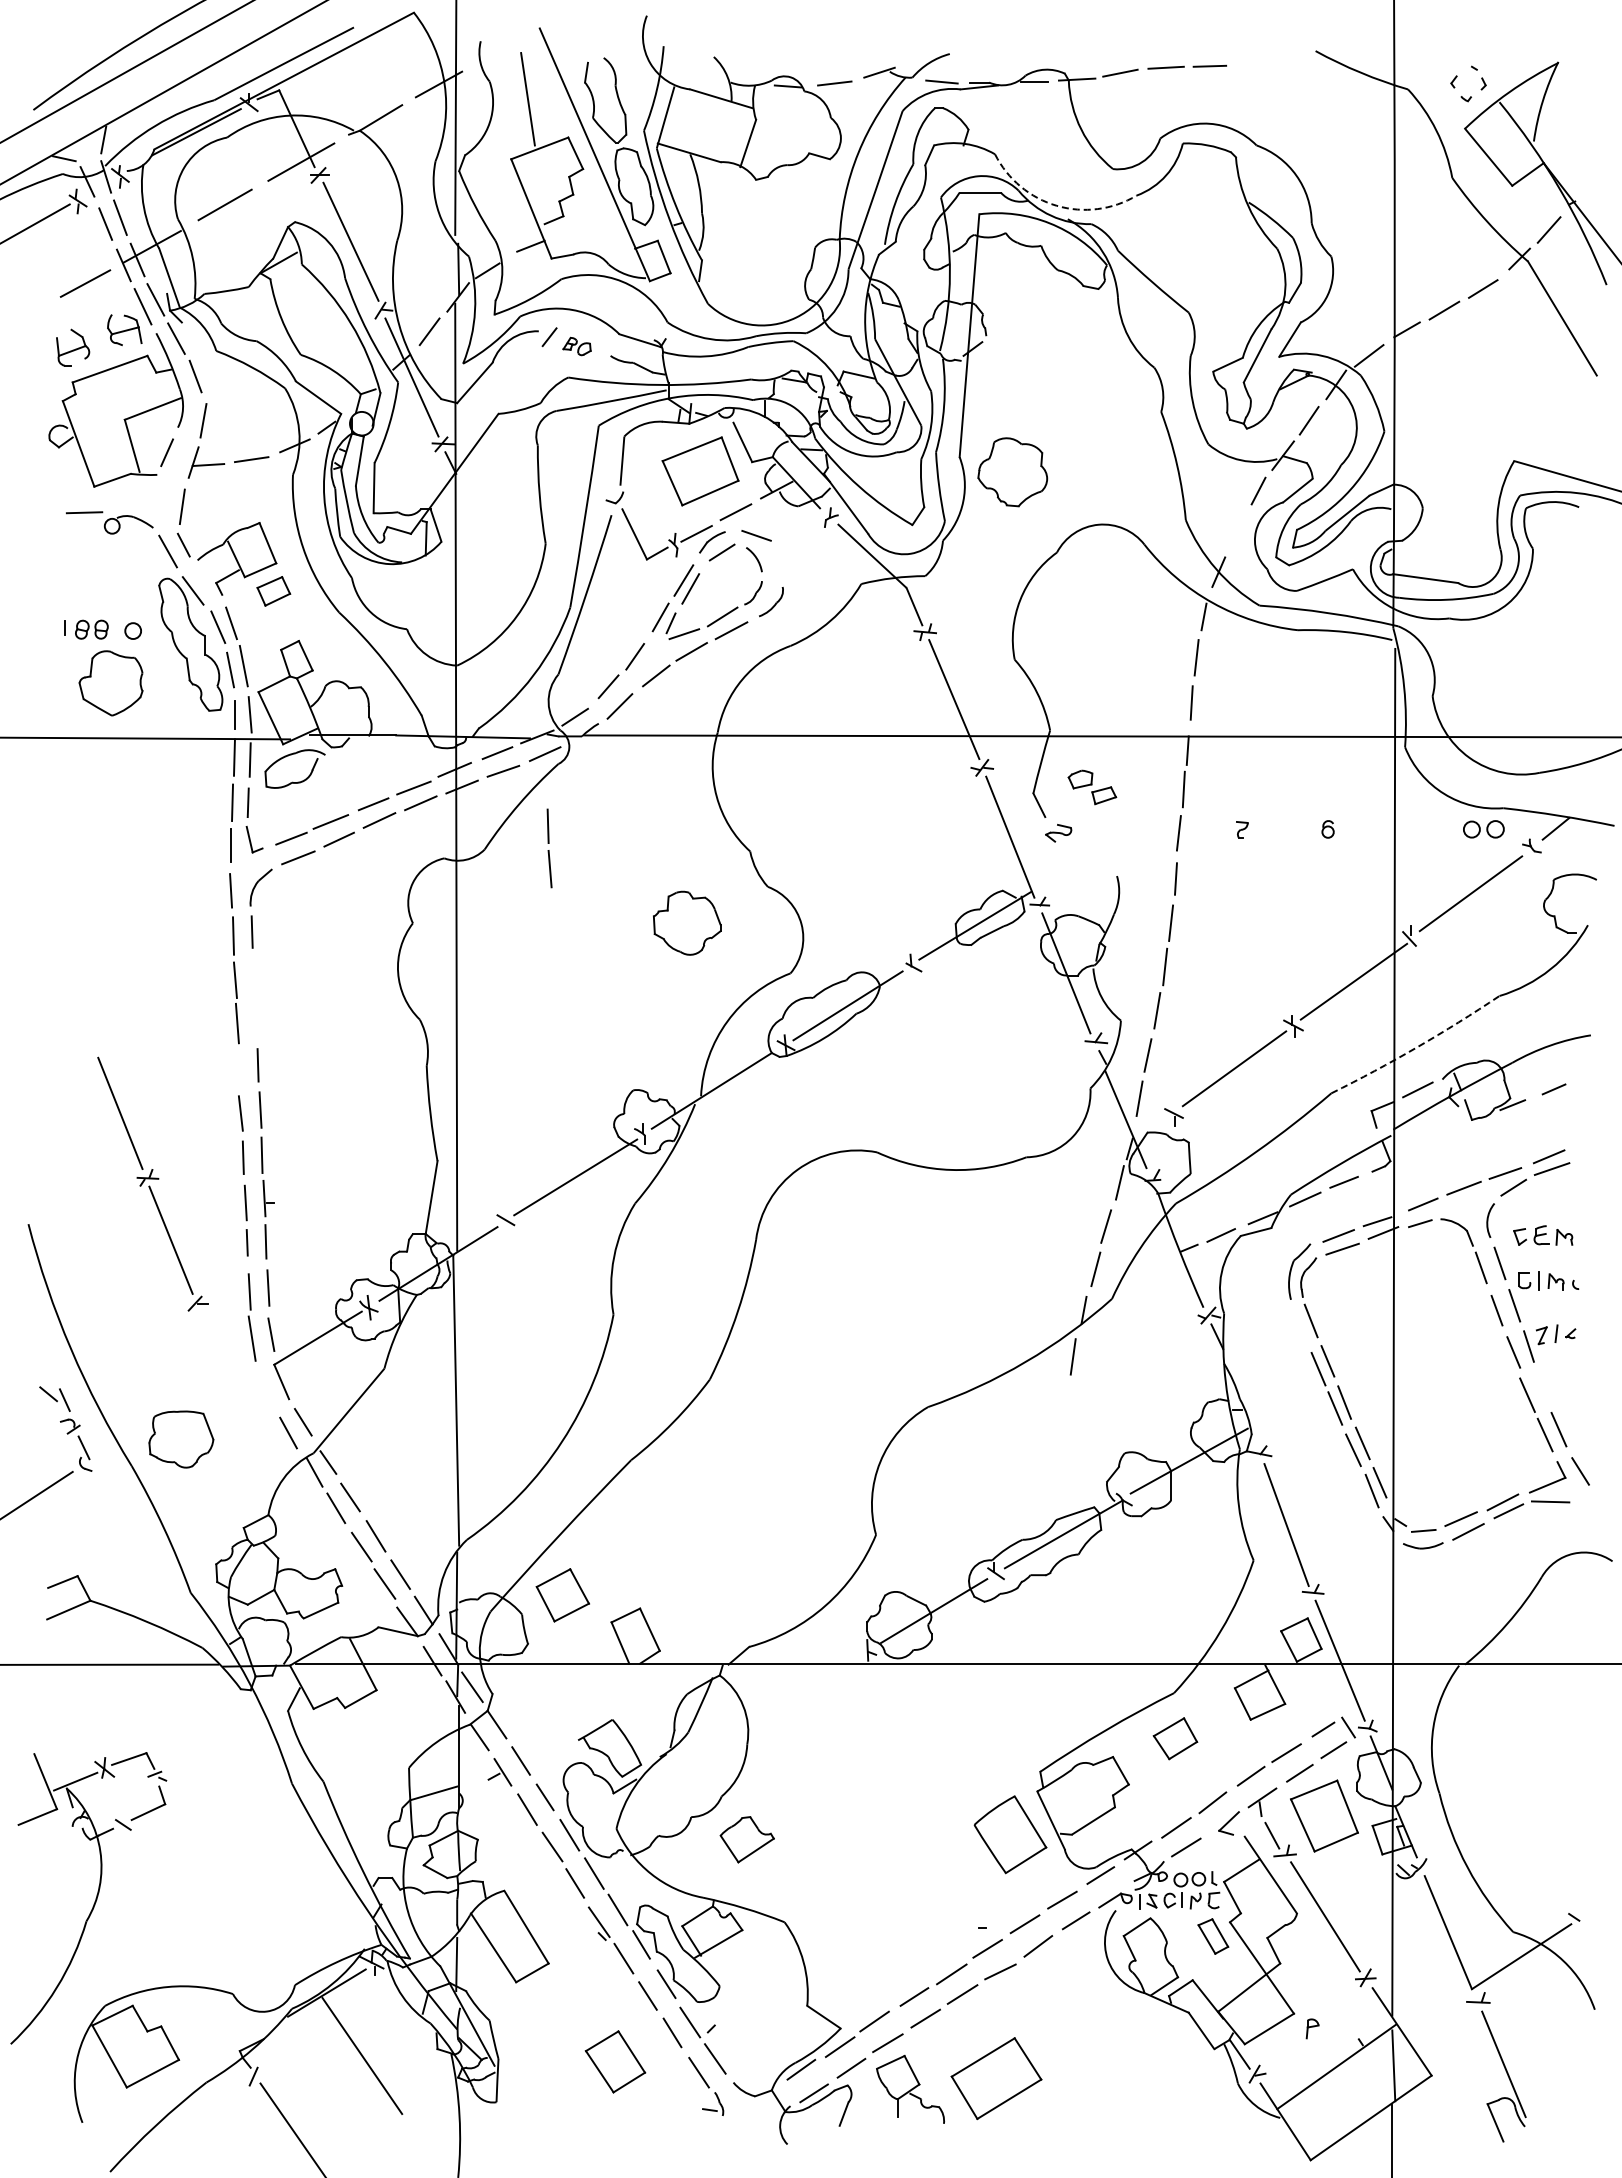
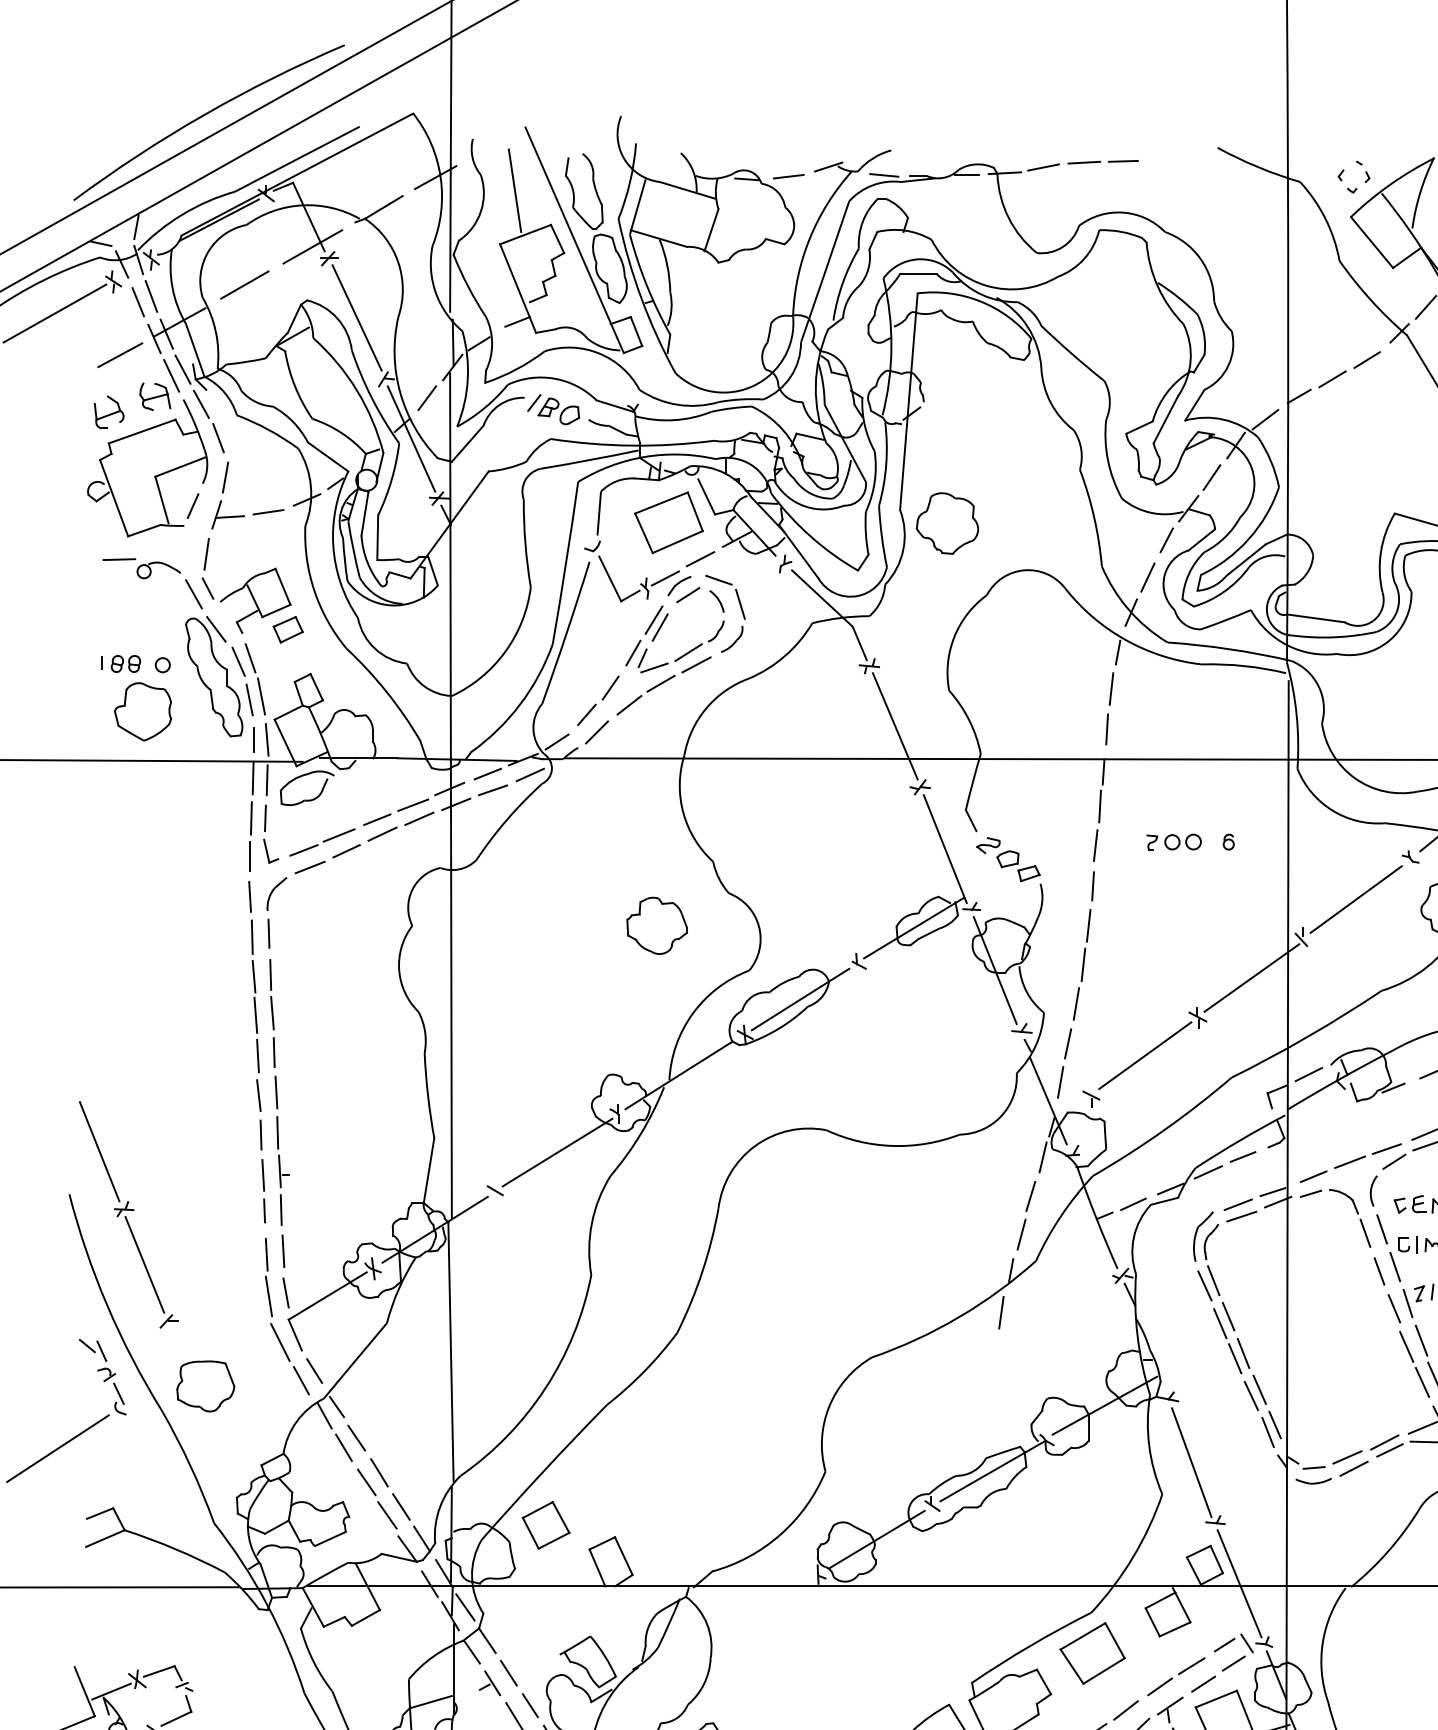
arc: (1056, 205) -> (986, 285), dashed -> solid
part: (576, 346) -> (558, 411), size x1.67
line: (1237, 532) -> (1147, 577), added
line: (780, 562) -> (740, 604), added
part: (1092, 787) -> (1018, 866), moved
part: (1483, 829) -> (1182, 842), moved
part: (549, 848) -> (271, 994), moved
arc: (1417, 1047) -> (1308, 1036), dashed -> solid
line: (239, 1069) -> (257, 1056), added
part: (152, 1183) -> (128, 1214), moved
line: (1300, 1326) -> (1204, 1285), added
line: (1543, 1388) -> (1420, 1340), added
line: (264, 1389) -> (279, 1341), added
part: (1175, 1738) -> (1092, 1653), size x1.67

